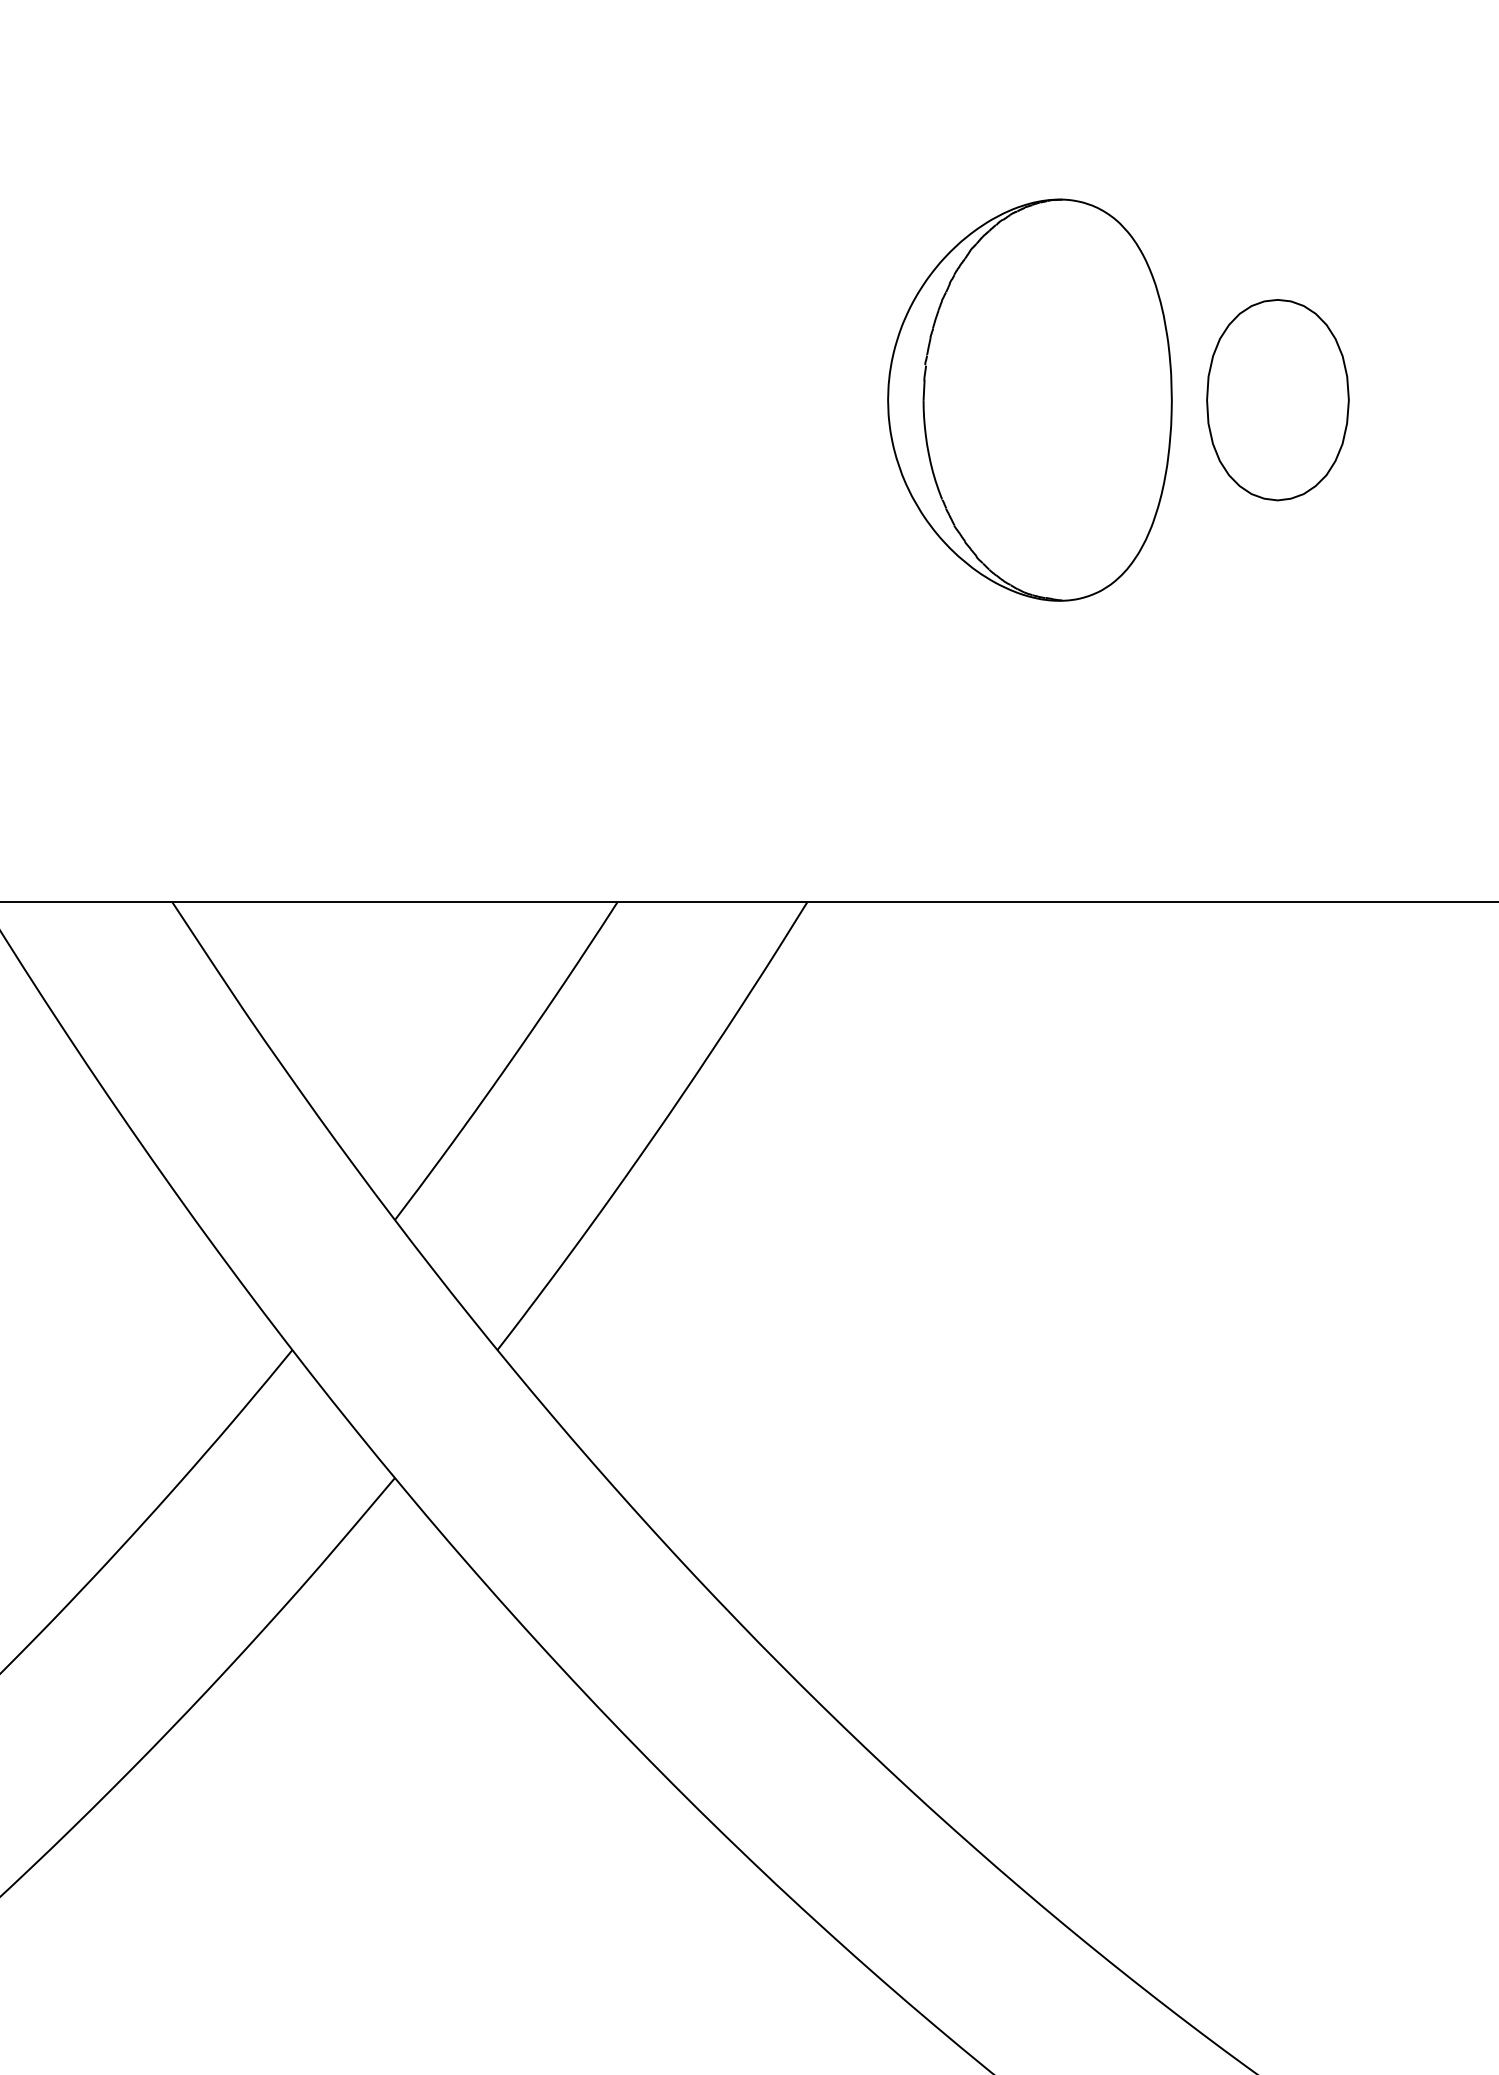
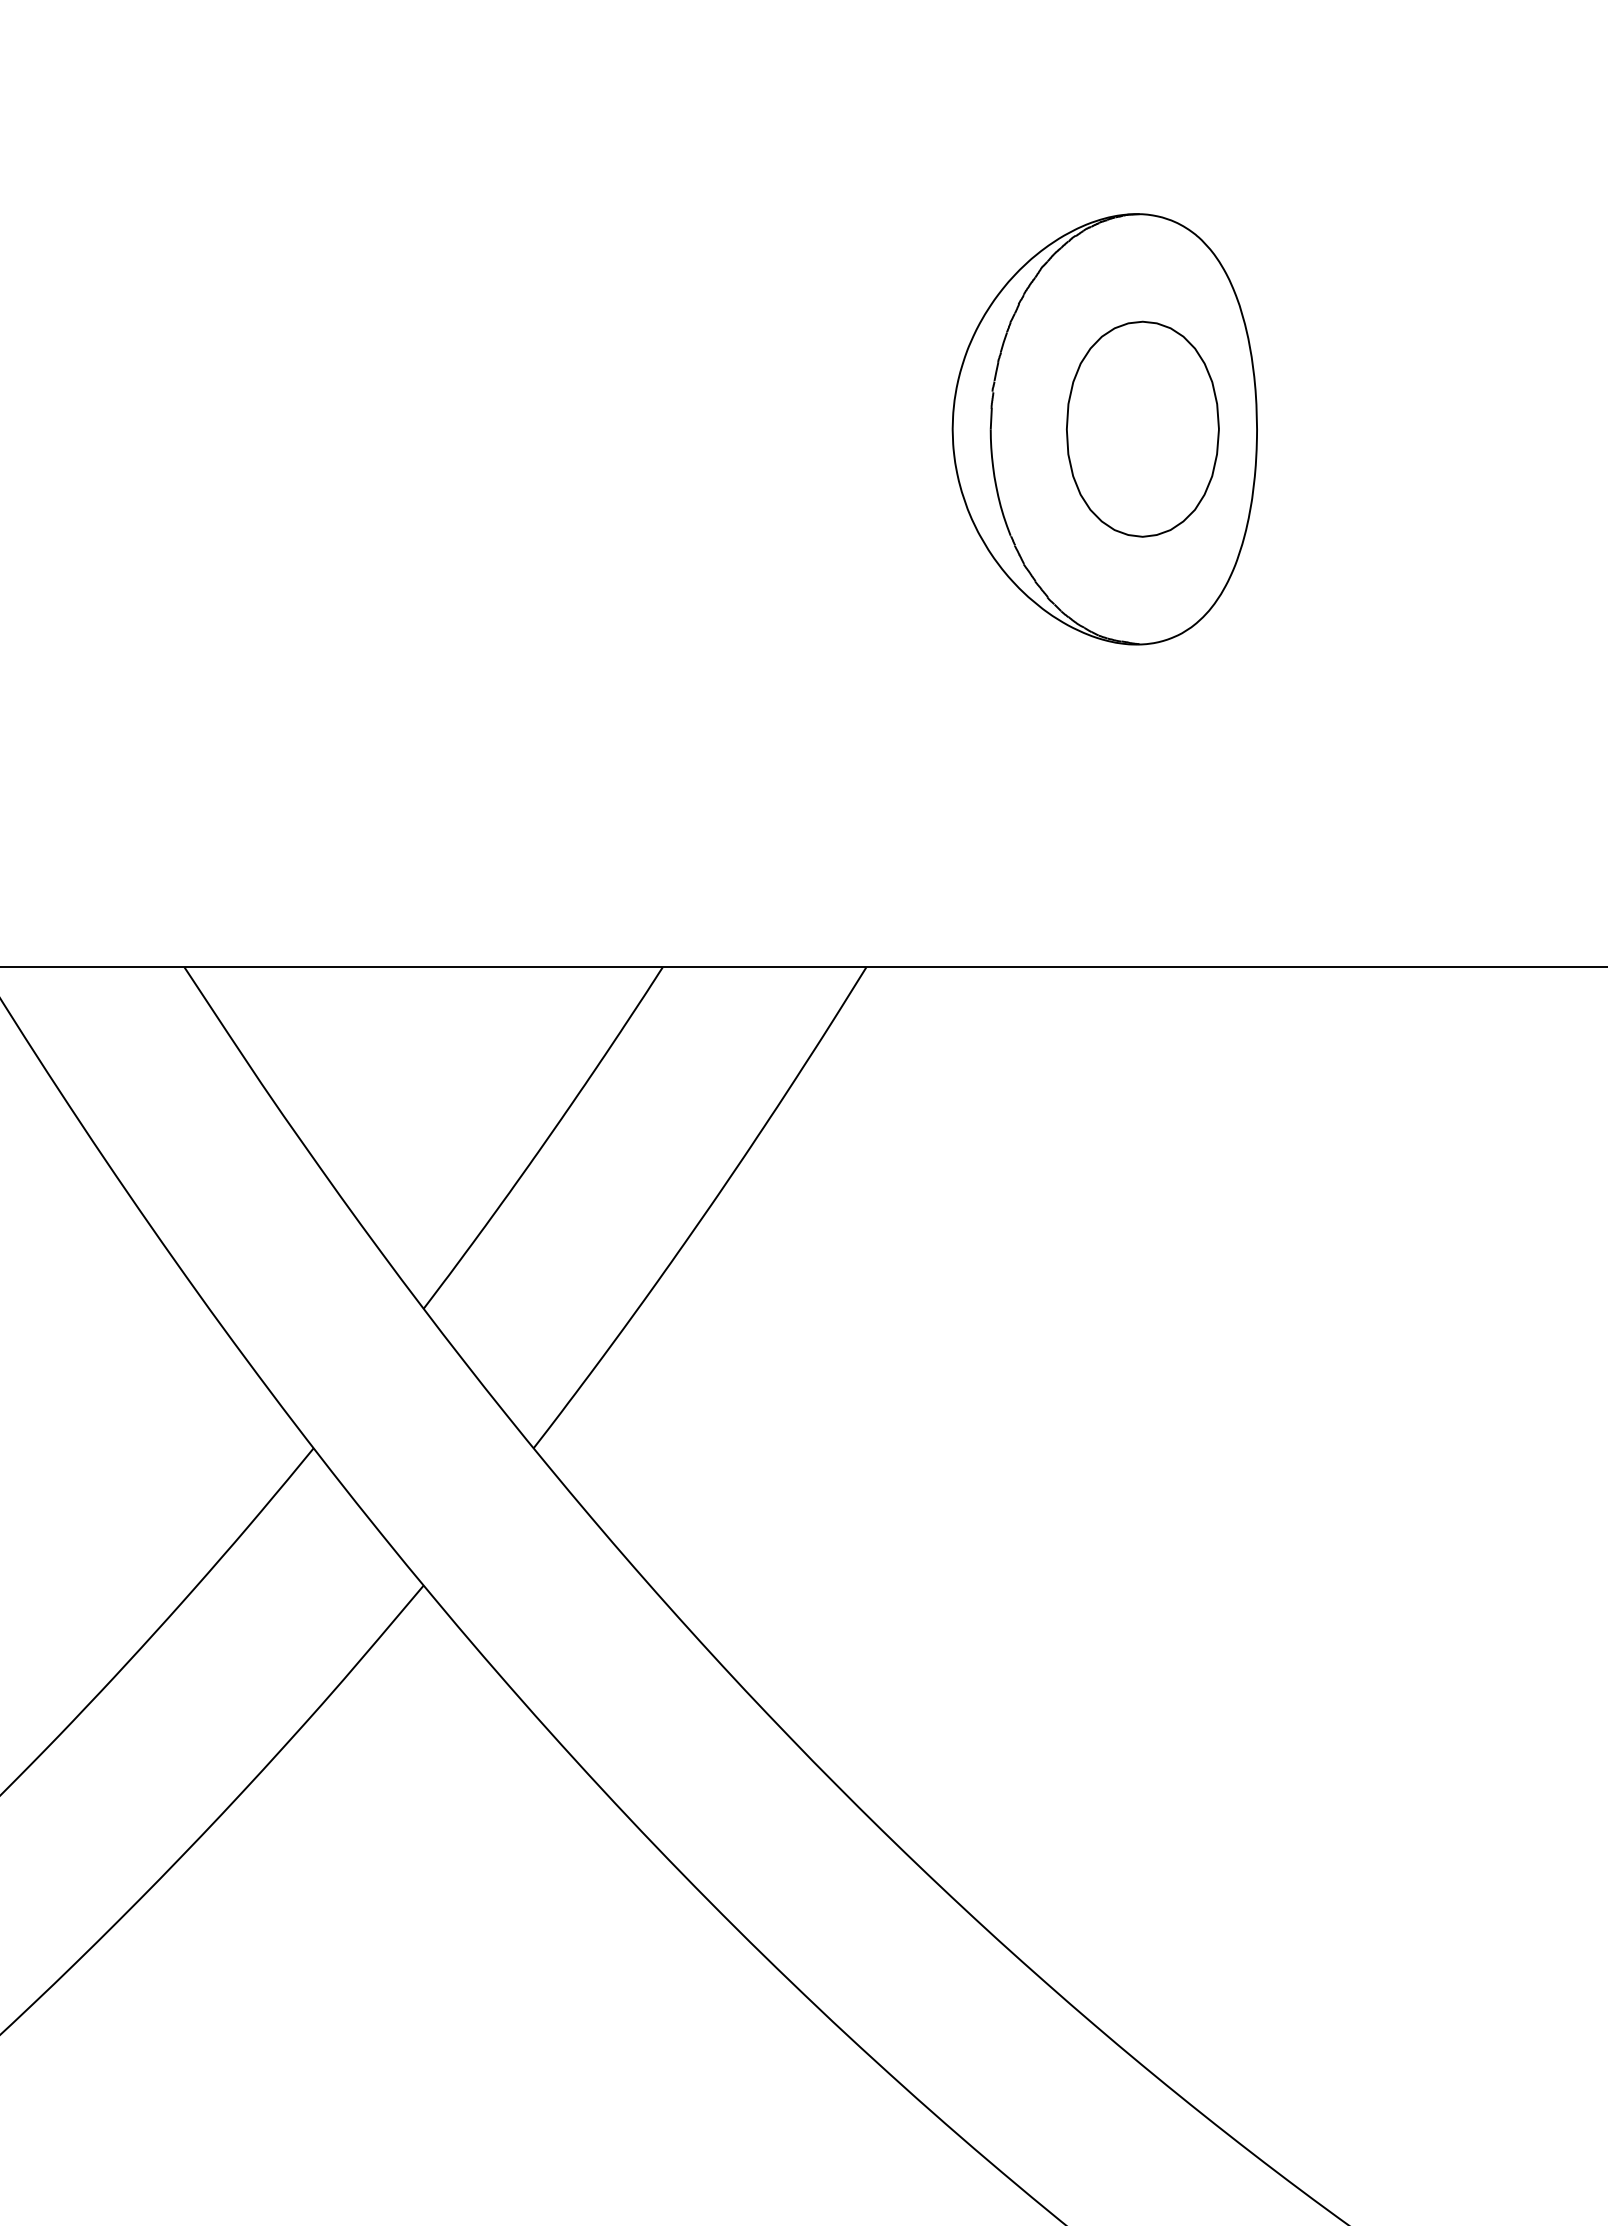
part: (1277, 399) -> (1142, 428), moved

